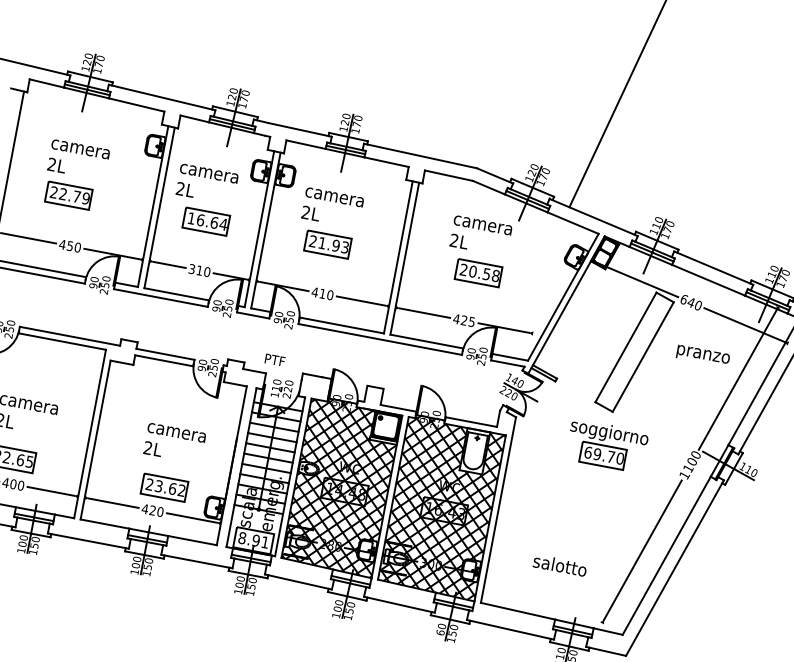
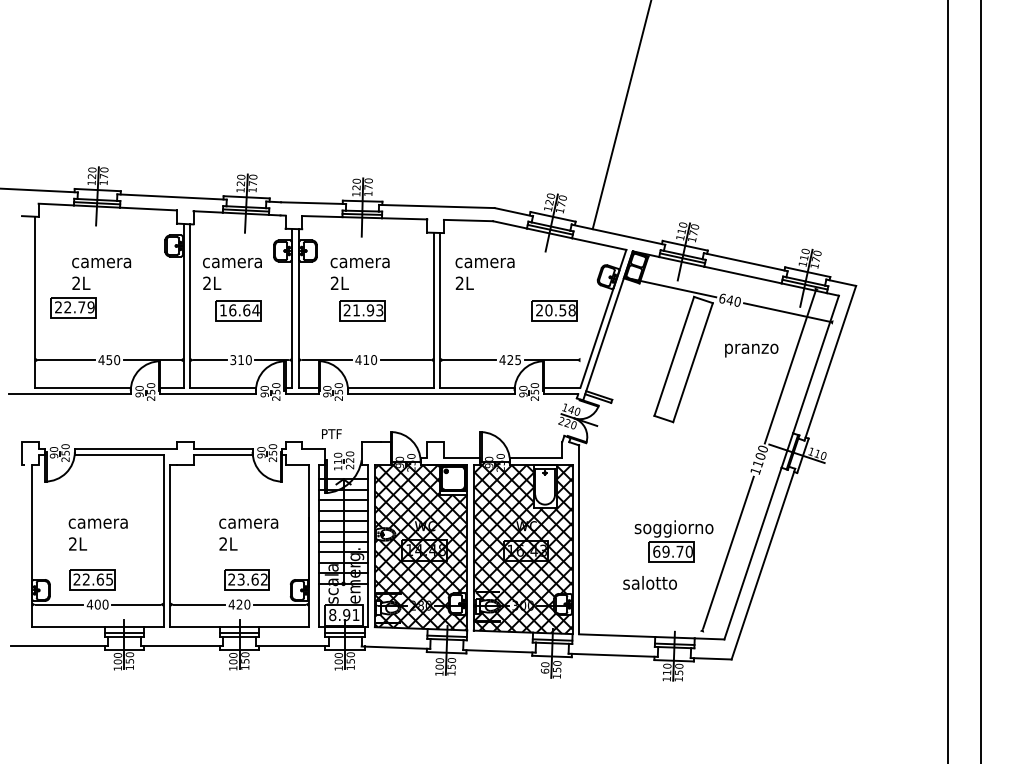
part: (68, 195) -> (73, 307), moved
text: (480, 235) -> (484, 273), moved
part: (478, 272) -> (554, 310), moved
part: (606, 445) -> (673, 541), moved

